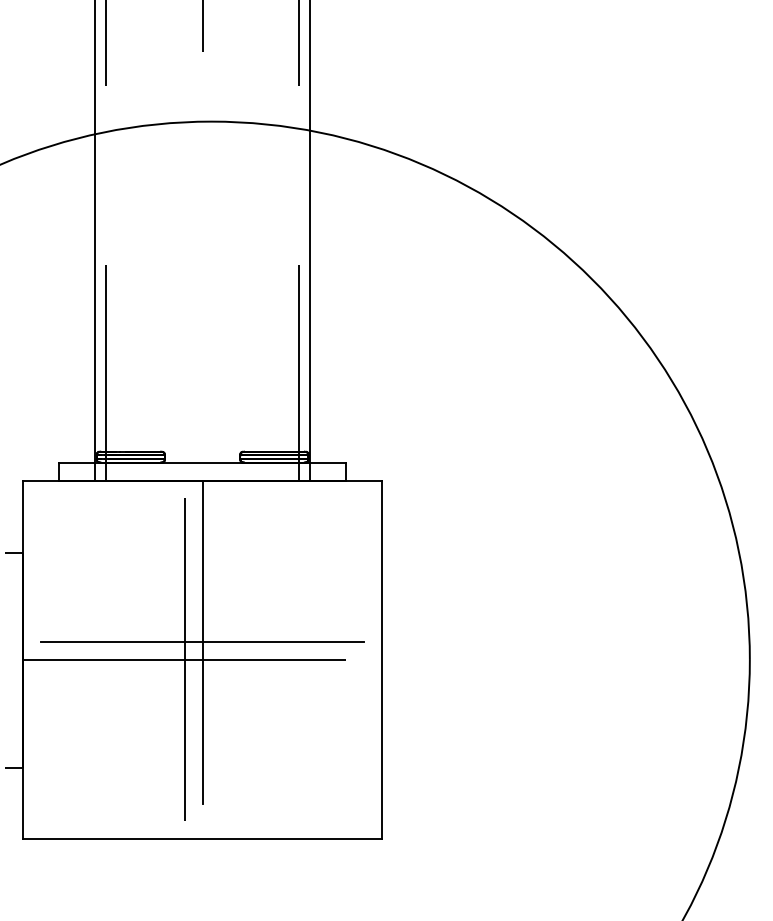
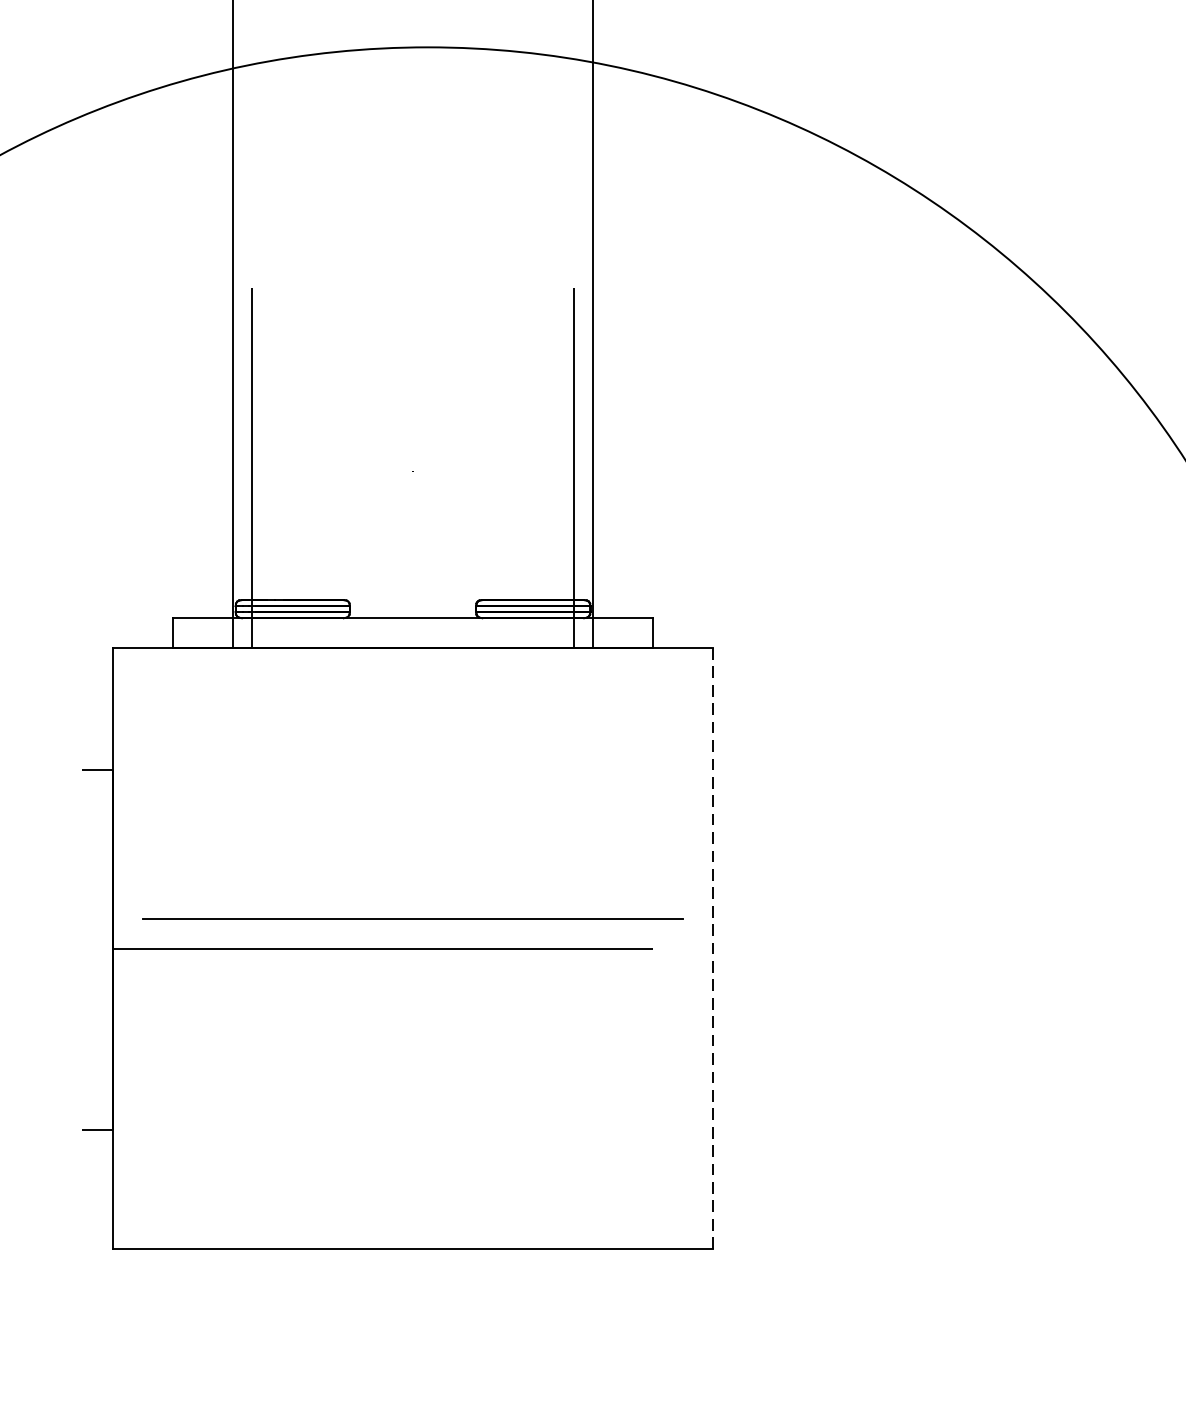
line: (202, 641) -> (412, 917), removed
line: (184, 659) -> (382, 947), removed
line: (382, 659) -> (714, 947), solid -> dashed

